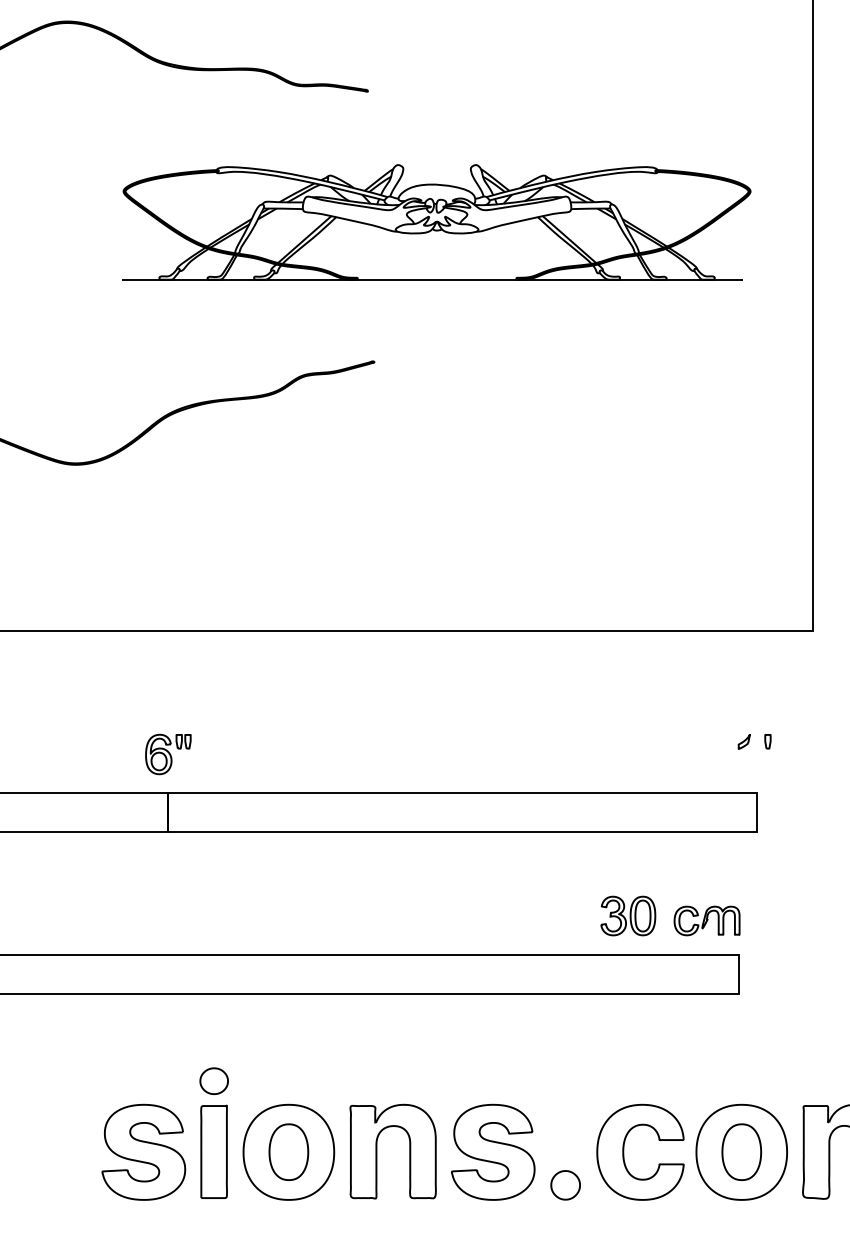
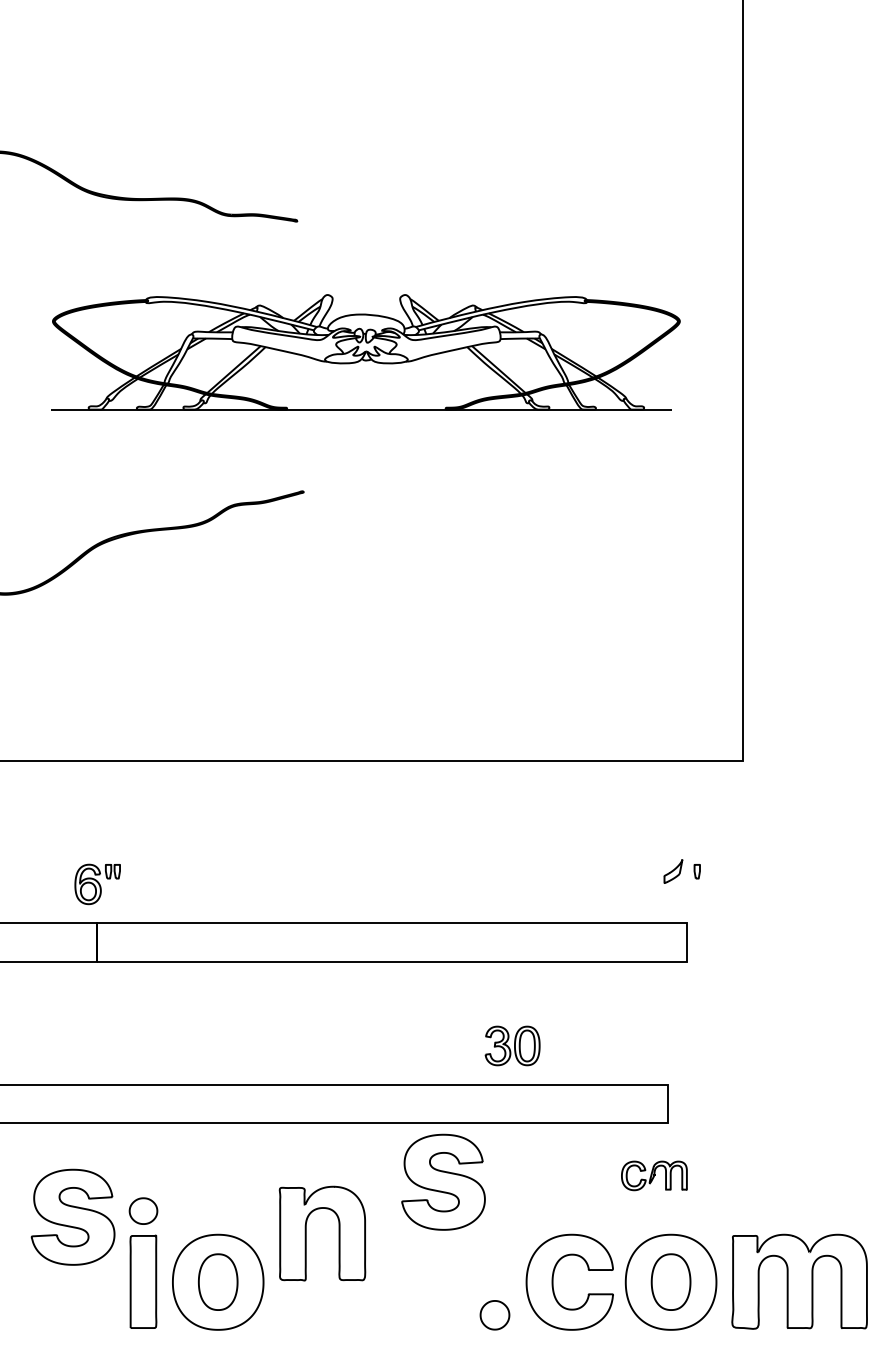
part: (744, 741) -> (673, 871), size x1.6
part: (628, 915) -> (512, 1045), moved
part: (707, 920) -> (654, 1175), moved
part: (143, 1151) -> (72, 1216), moved
part: (377, 1151) -> (306, 1233), moved
part: (493, 1151) -> (443, 1181), moved

